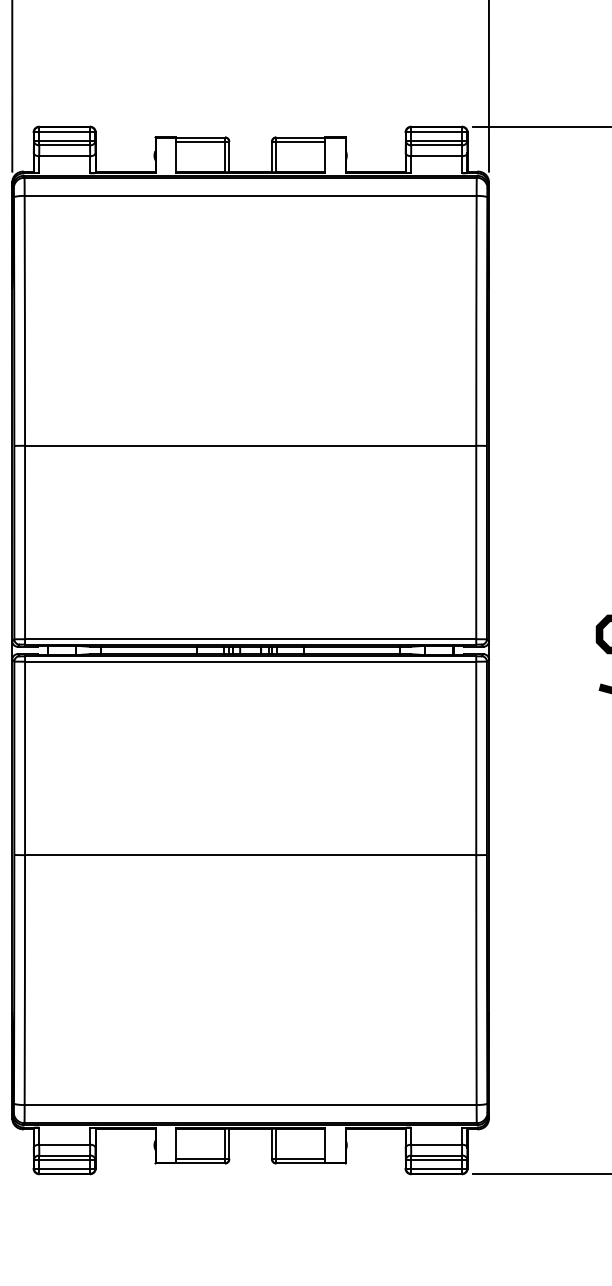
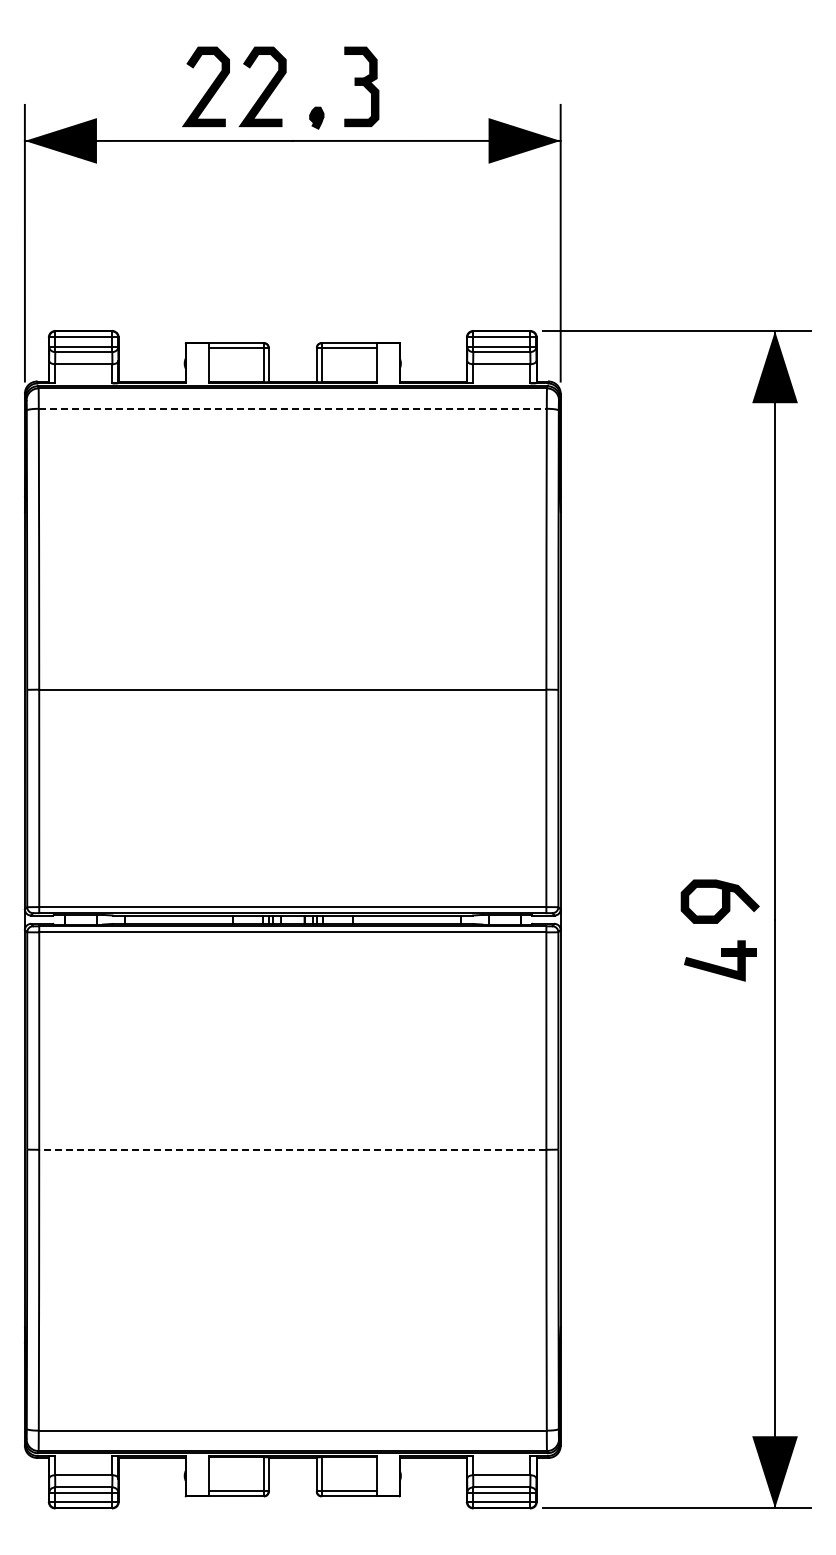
line: (251, 195) -> (293, 408), solid -> dashed
line: (250, 854) -> (292, 1149), solid -> dashed

